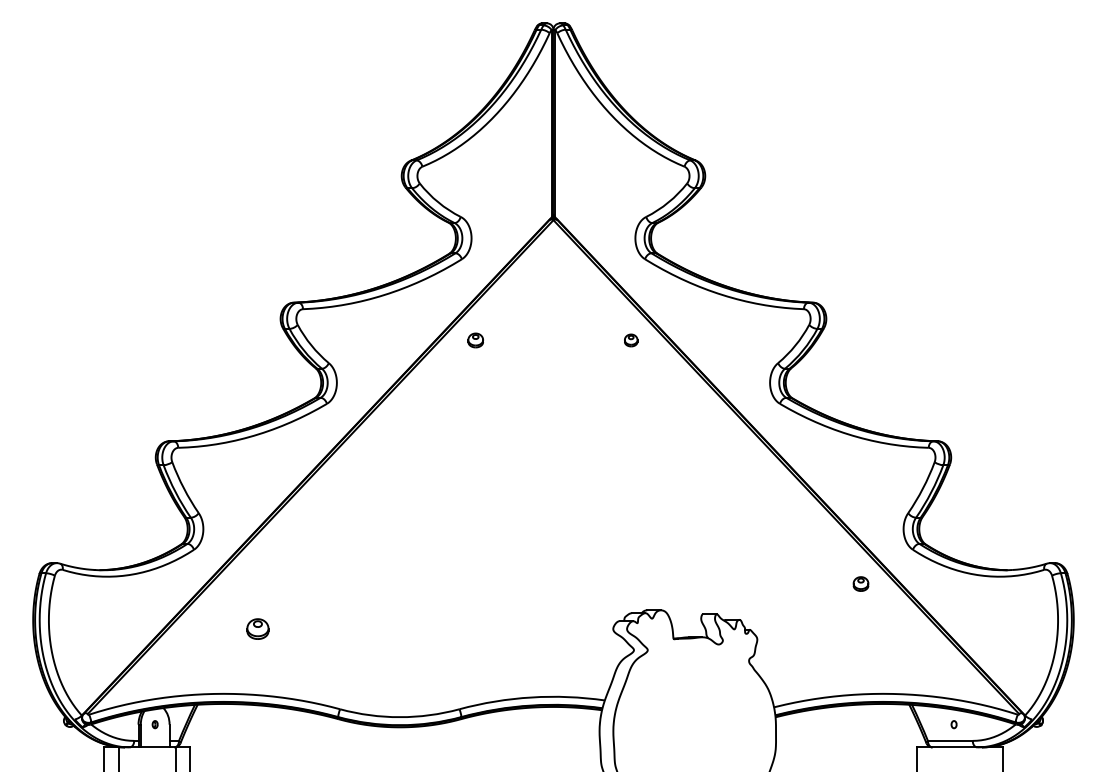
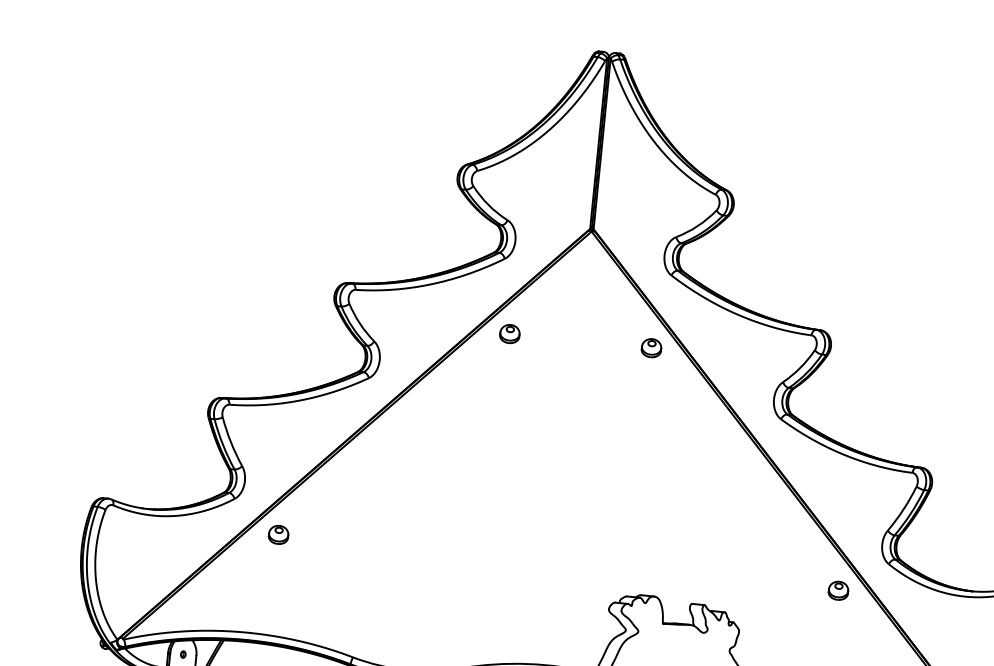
part: (475, 340) -> (509, 334), size x1.43
part: (630, 340) -> (650, 348), size x1.67
part: (860, 583) -> (838, 590), size x1.43
part: (257, 628) -> (278, 534), moved

